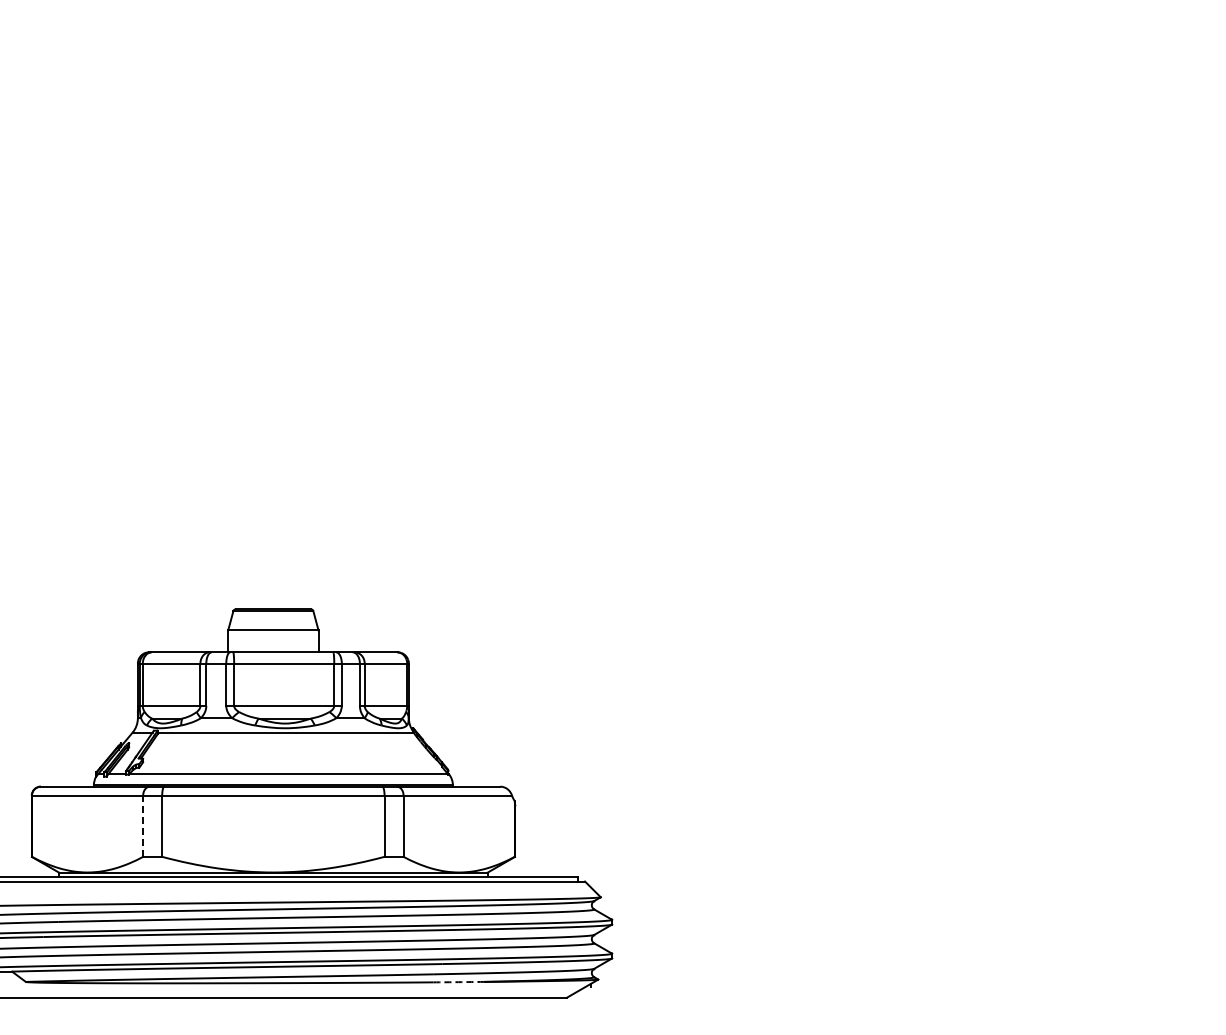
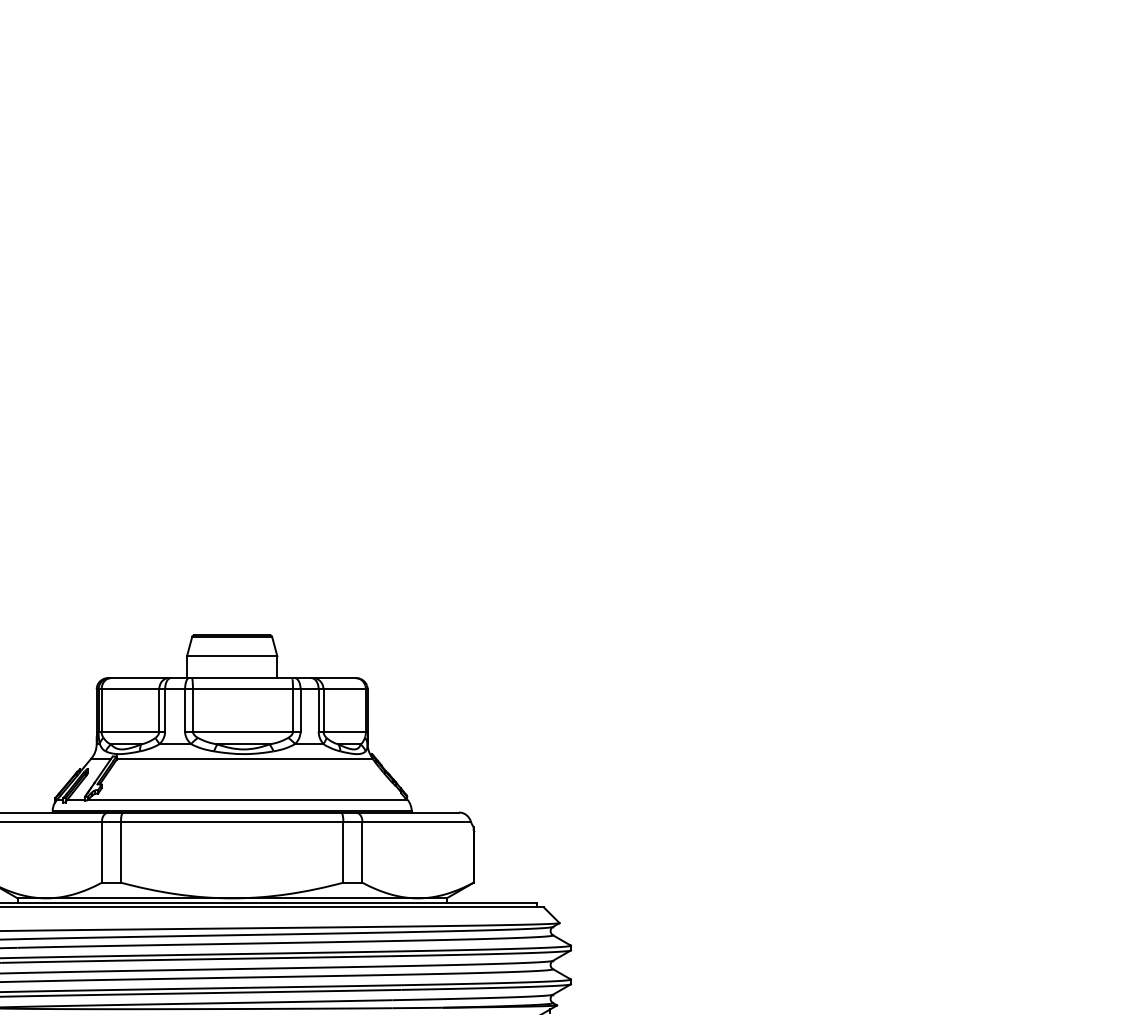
line: (143, 826) -> (102, 852), dashed -> solid
arc: (458, 982) -> (417, 1008), dashed -> solid

